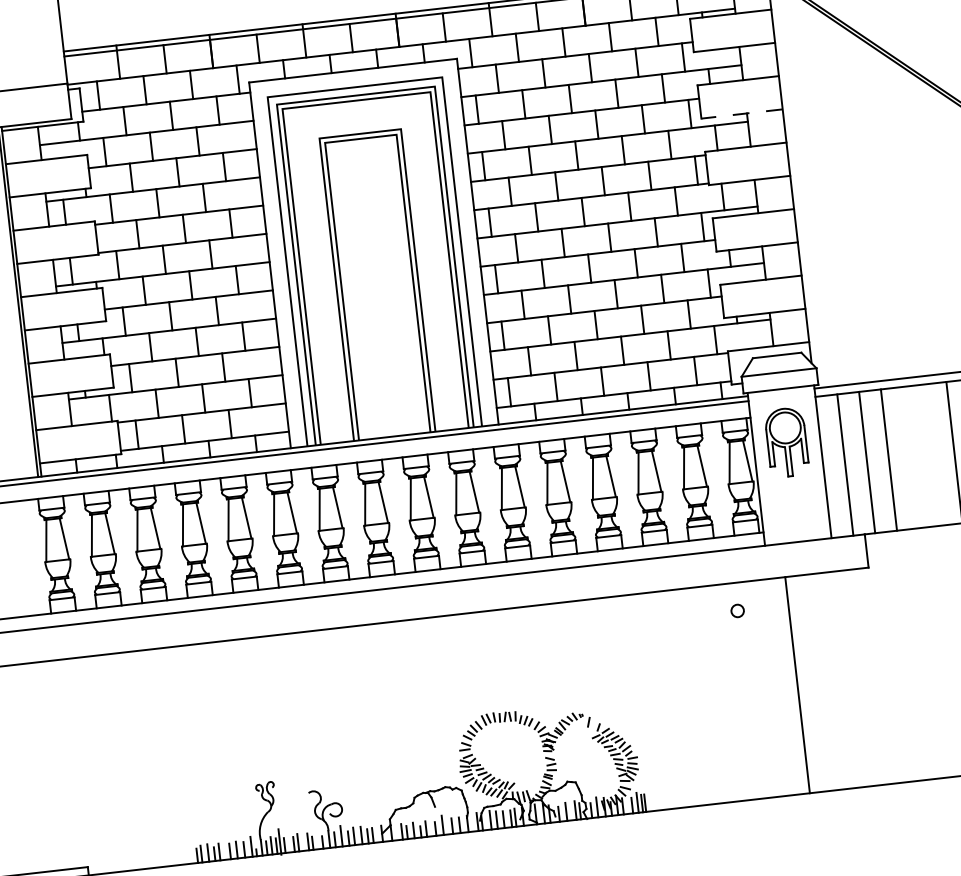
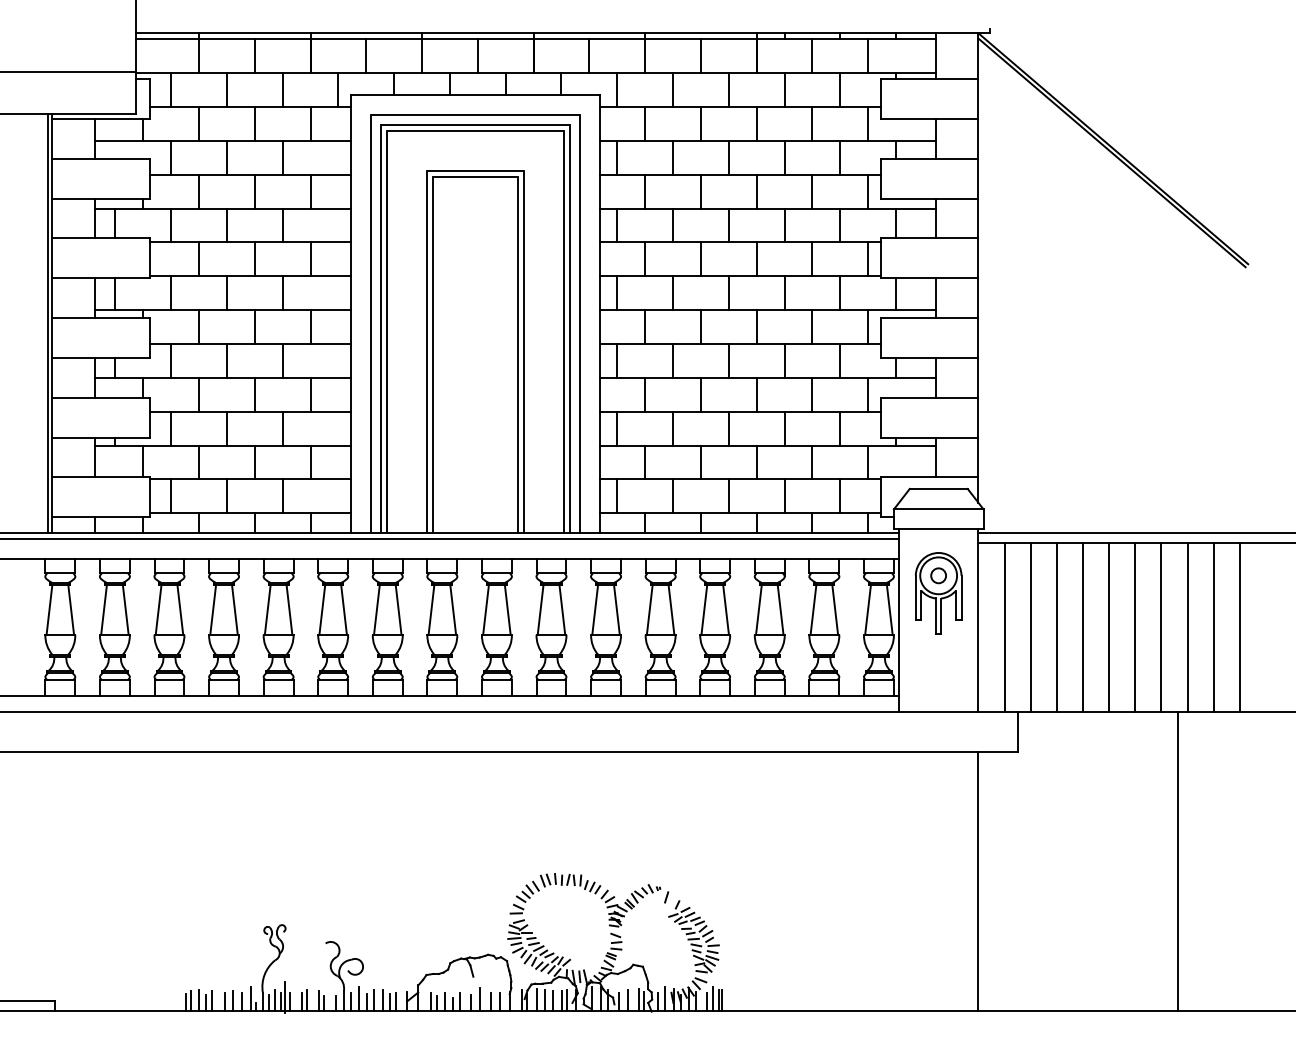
line: (741, 113) -> (929, 198), dashed -> solid
line: (932, 454) -> (1109, 627), added
line: (911, 457) -> (1083, 627), added
circle: (737, 610) -> (938, 575), moved
line: (797, 685) -> (978, 881), moved

